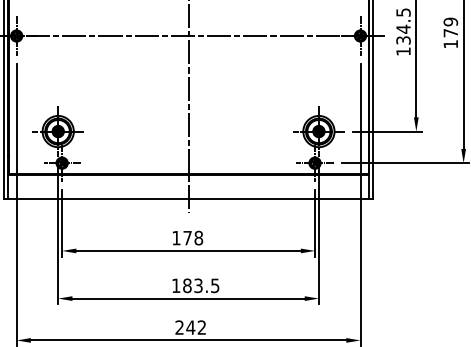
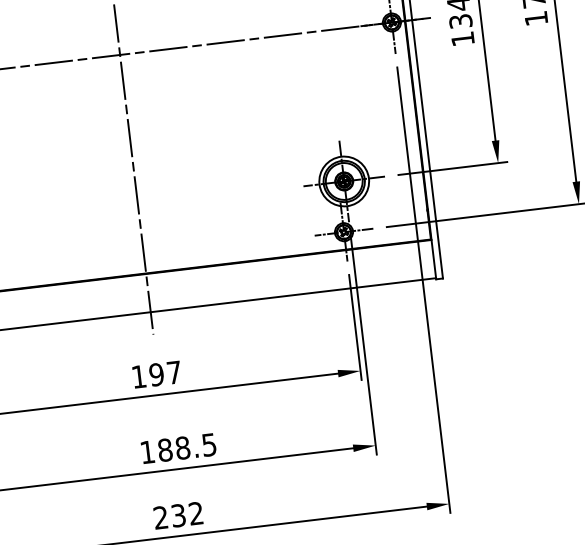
text: (193, 237) -> (165, 372), 178 -> 197
text: (198, 285) -> (182, 447), 183.5 -> 188.5
text: (190, 327) -> (178, 515), 242 -> 232

